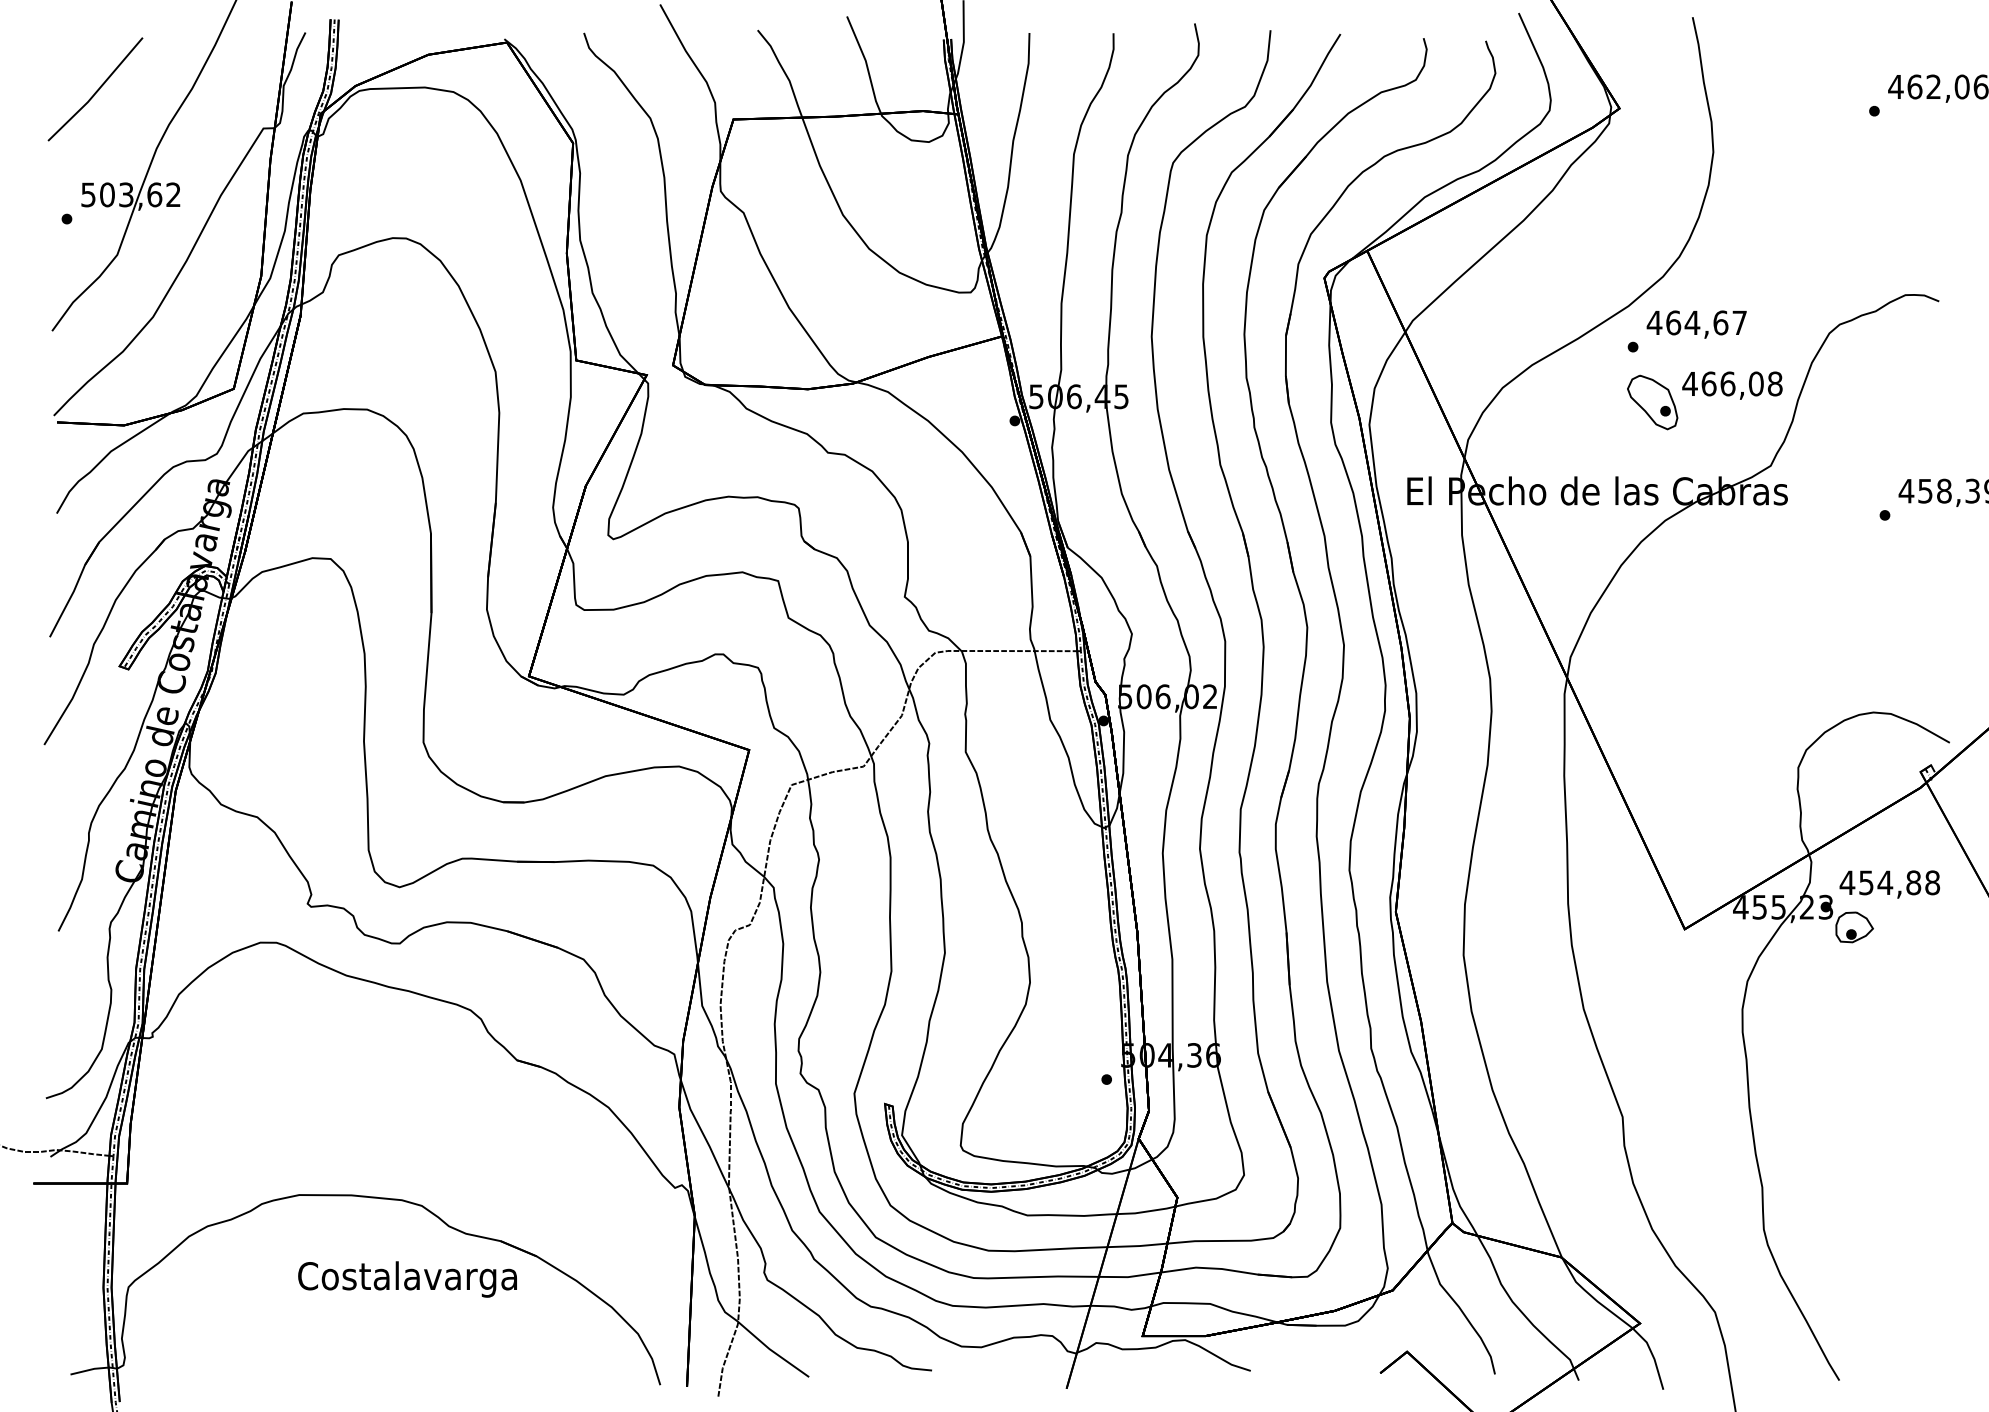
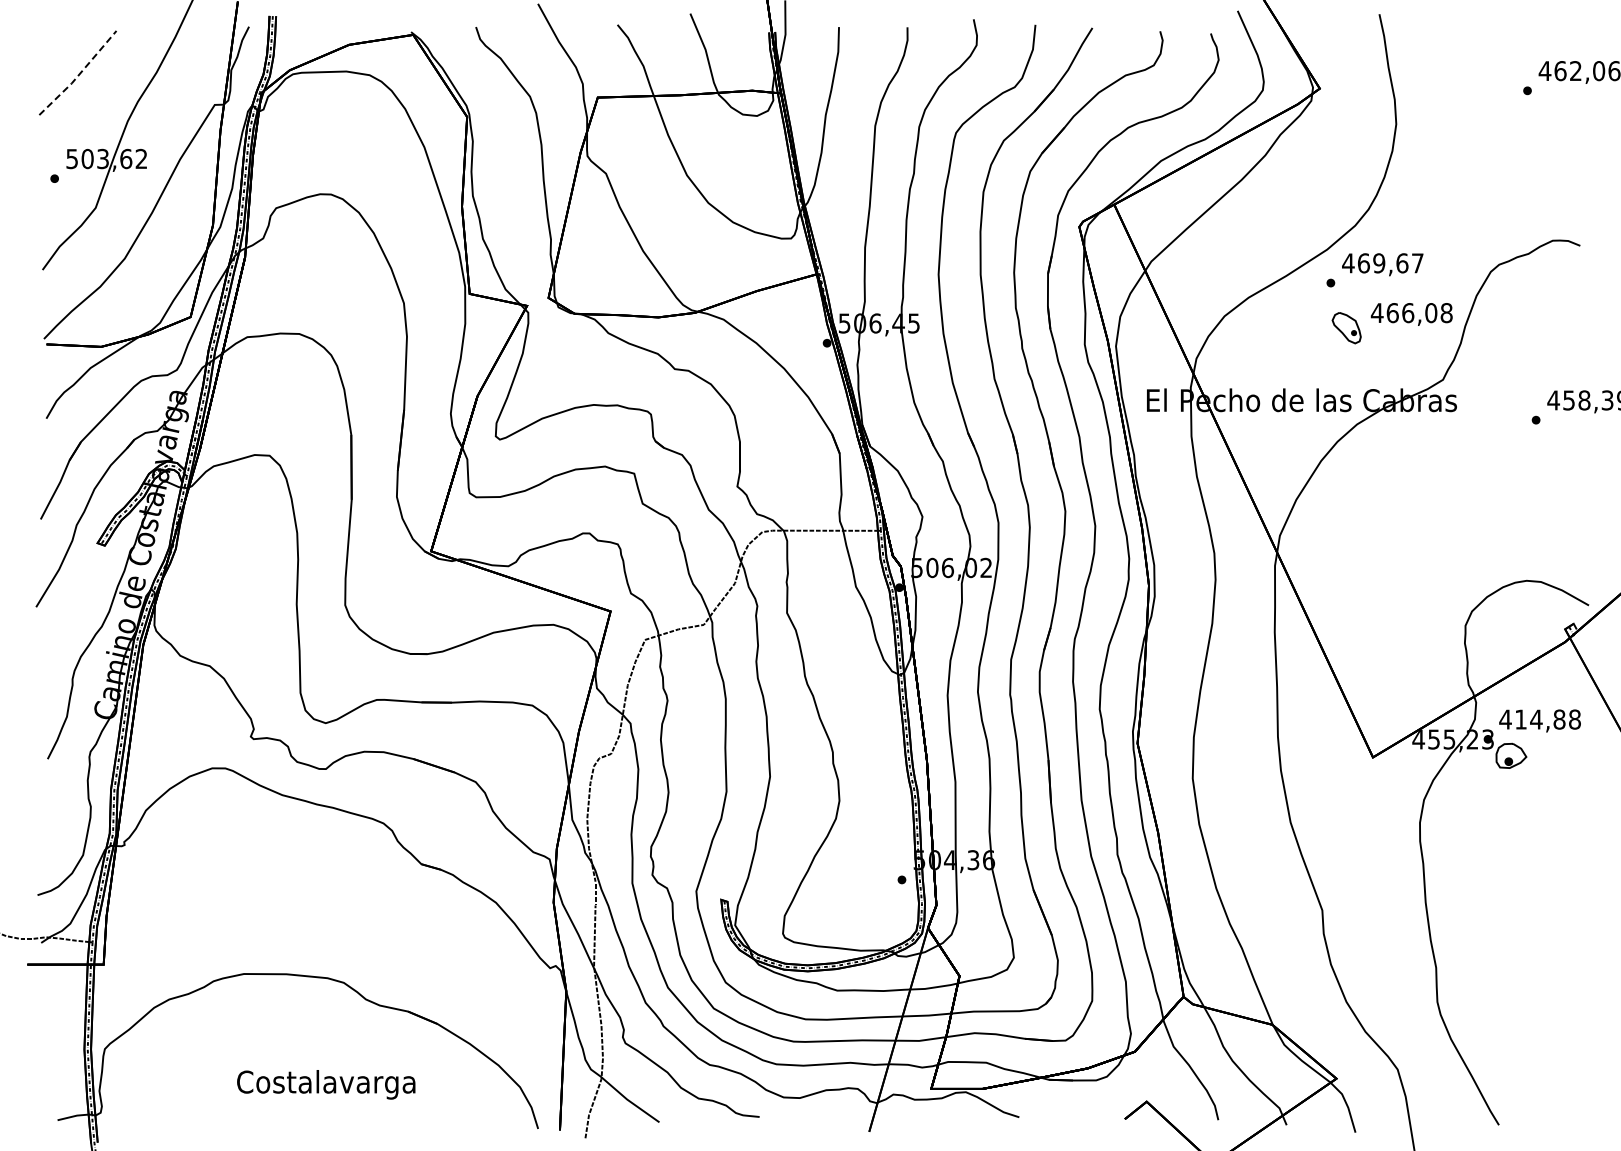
line: (96, 92) -> (78, 75), solid -> dashed
text: (1691, 323) -> (1378, 263), 464,67 -> 469,67
part: (1652, 401) -> (1346, 327), size x0.7
text: (1865, 882) -> (1520, 719), 454,88 -> 414,88
text: (407, 1279) -> (326, 1084), moved

